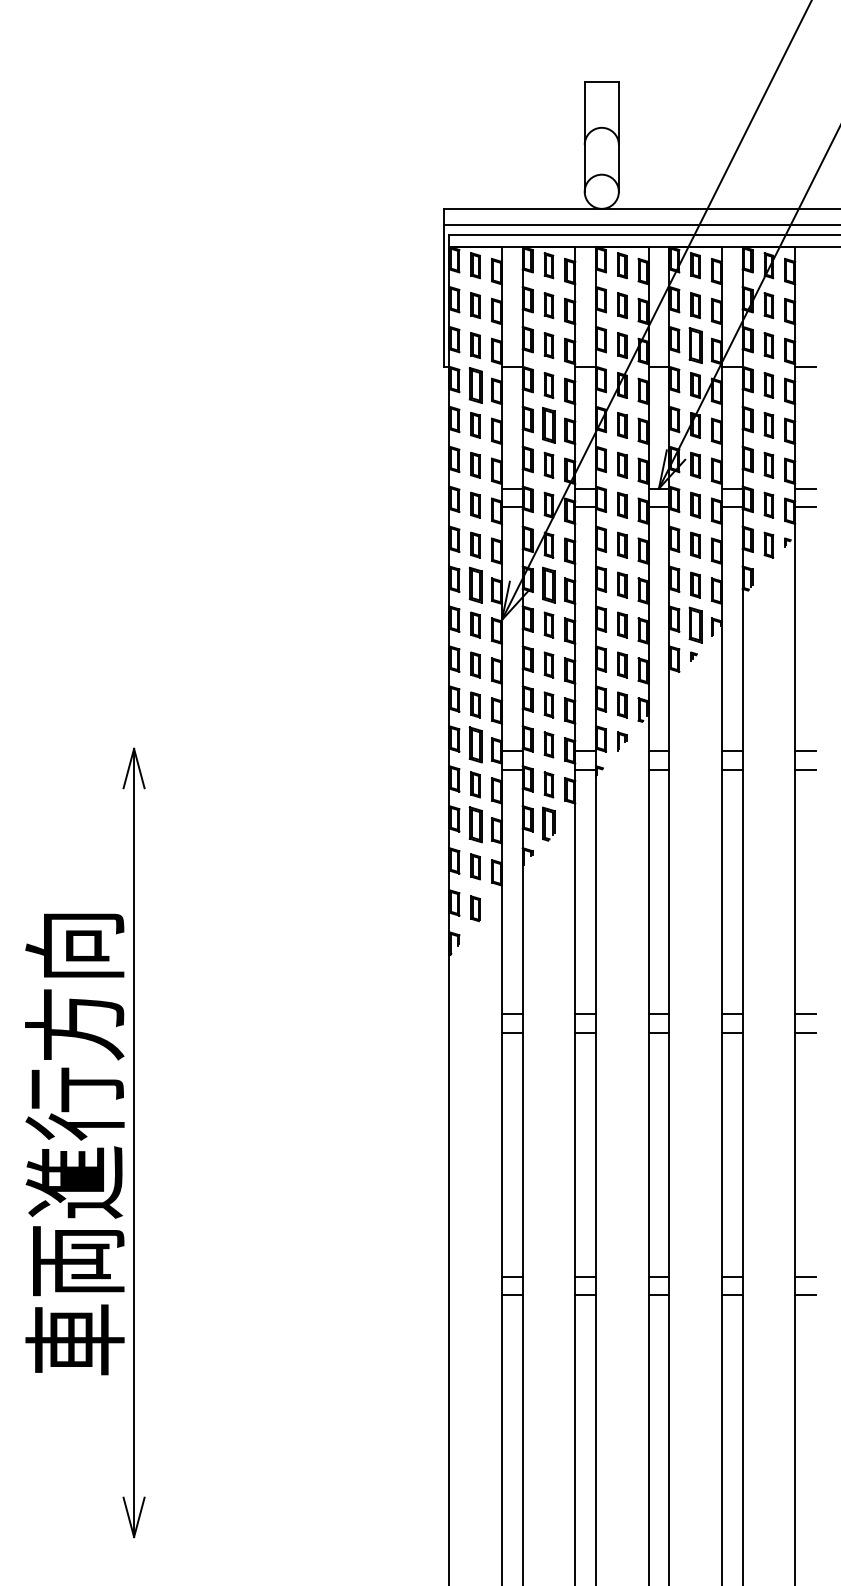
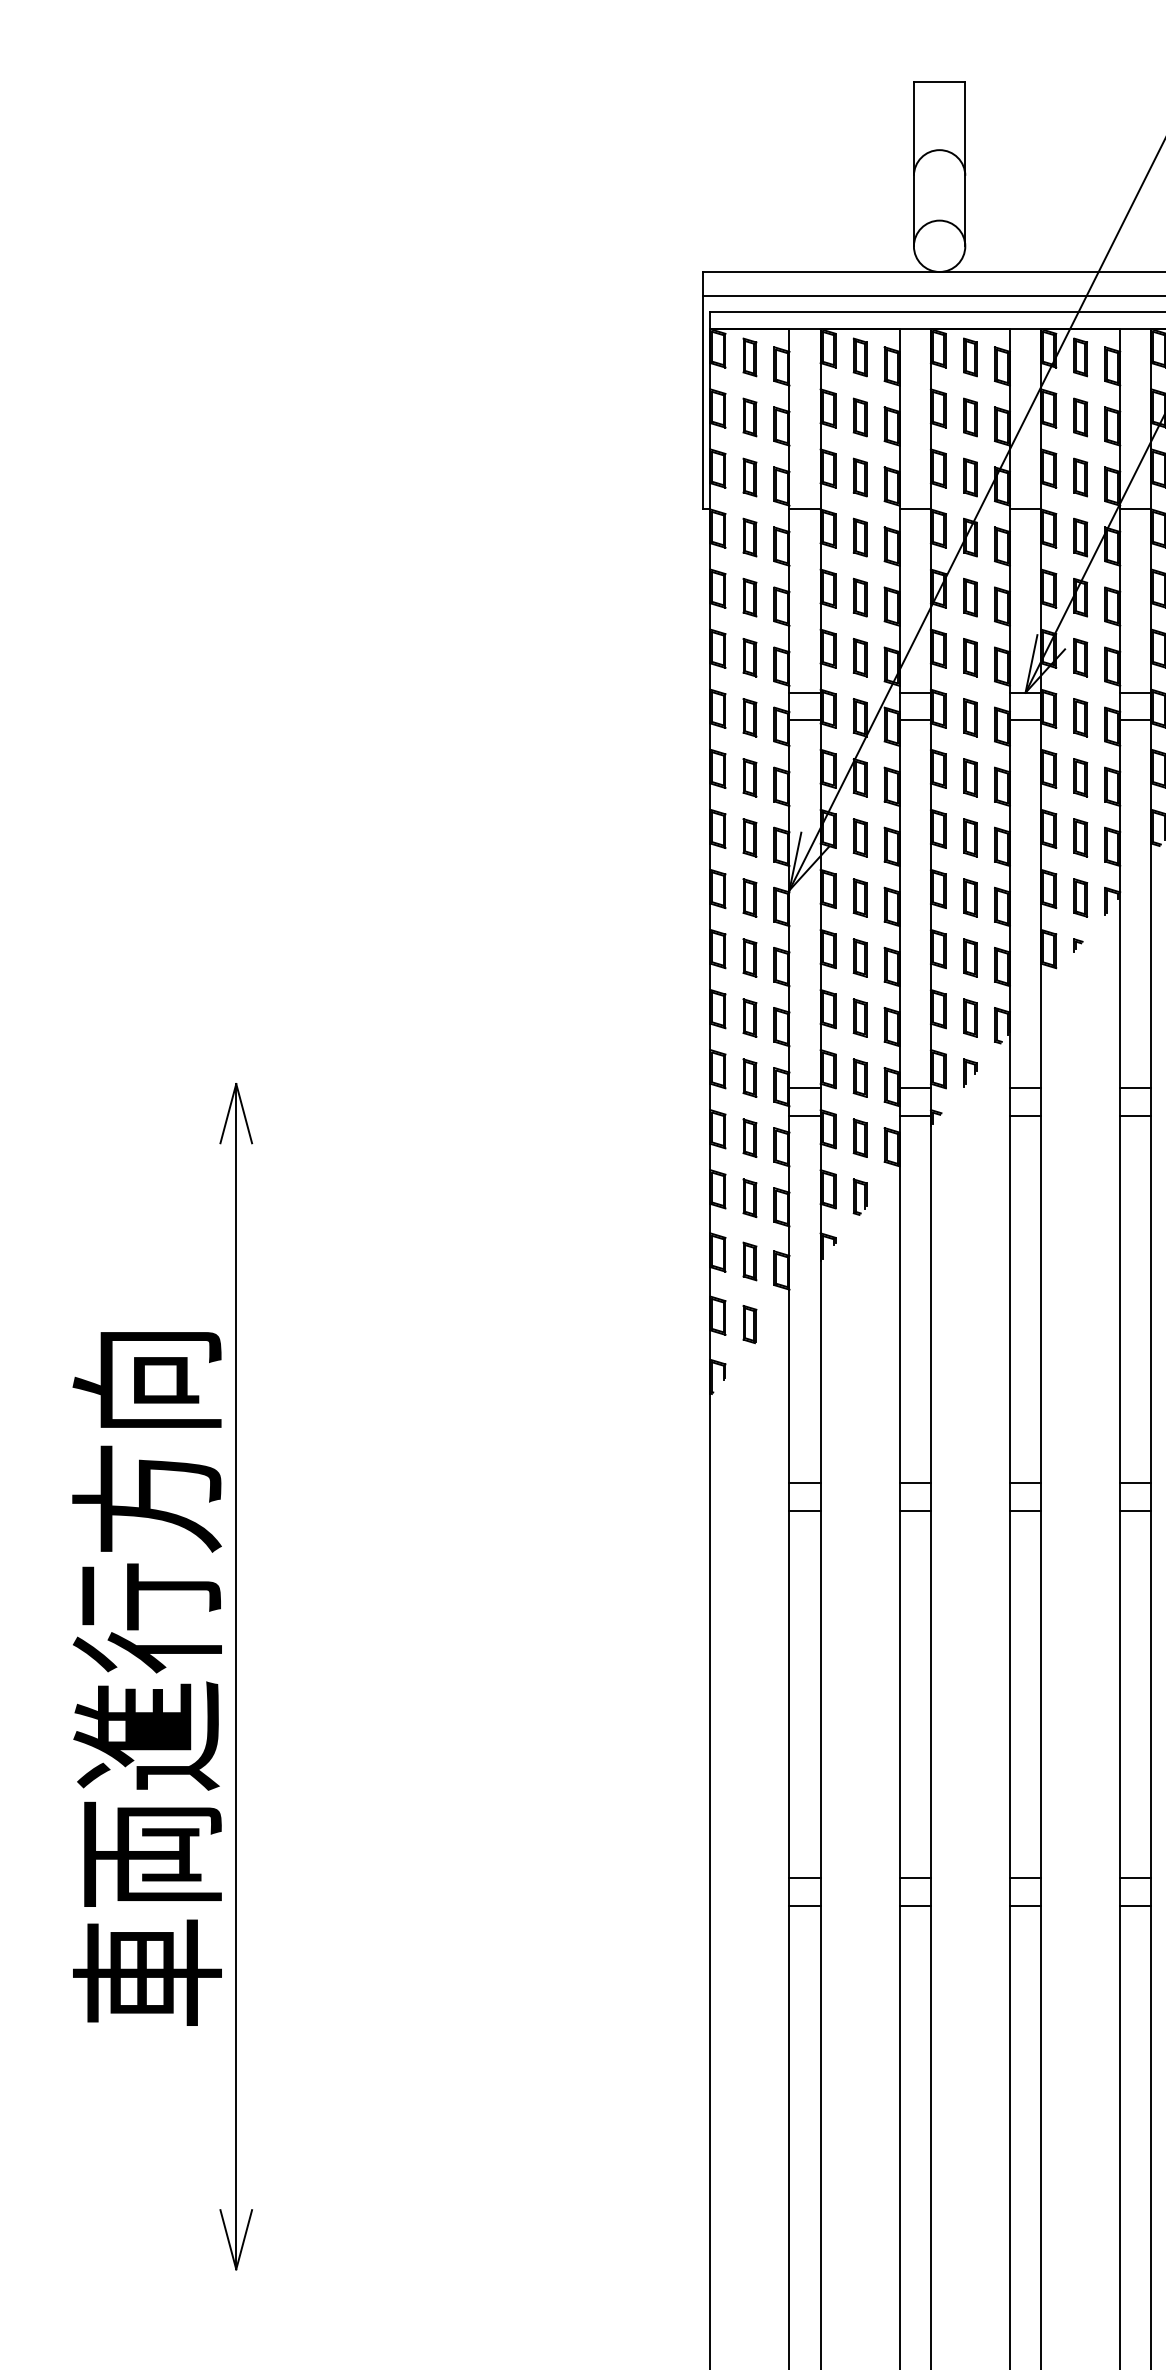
part: (695, 345) -> (1080, 477), size x0.71
part: (475, 385) -> (749, 537), size x0.71
part: (548, 425) -> (859, 597), size x0.71
part: (475, 584) -> (749, 836), size x0.71
part: (548, 584) -> (859, 836), size x0.71
part: (695, 624) -> (1080, 897), size x0.71
part: (475, 744) -> (749, 1077), size x0.71
part: (548, 823) -> (859, 1196), size x0.71
part: (475, 824) -> (749, 1197), size x0.71

